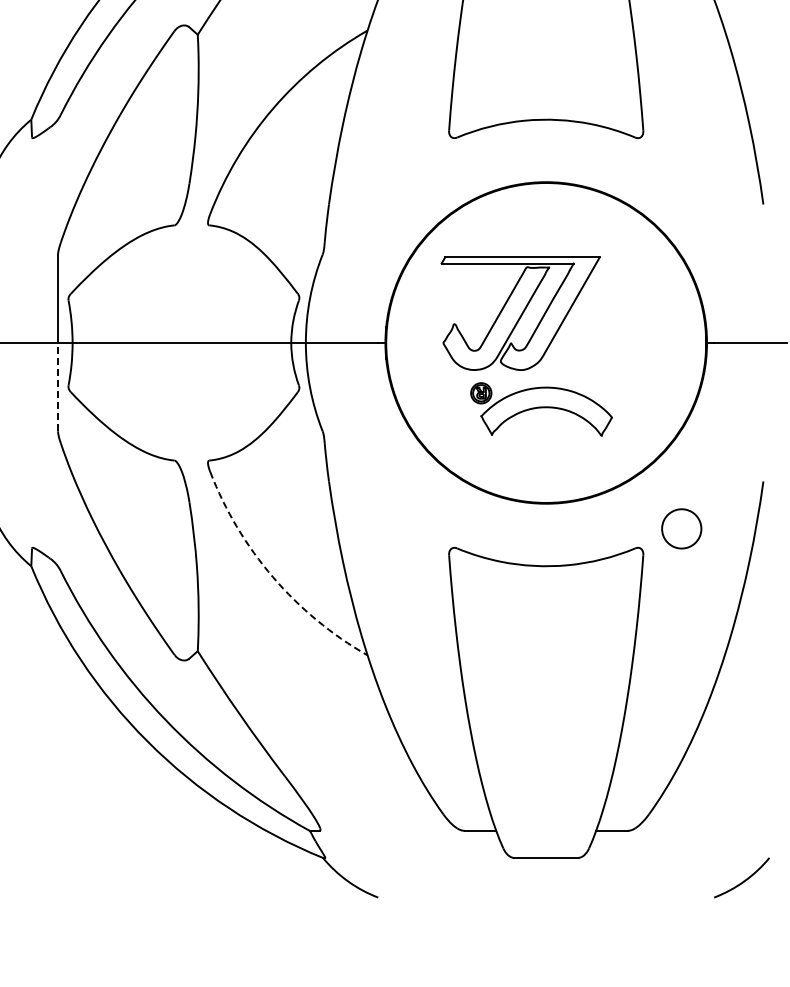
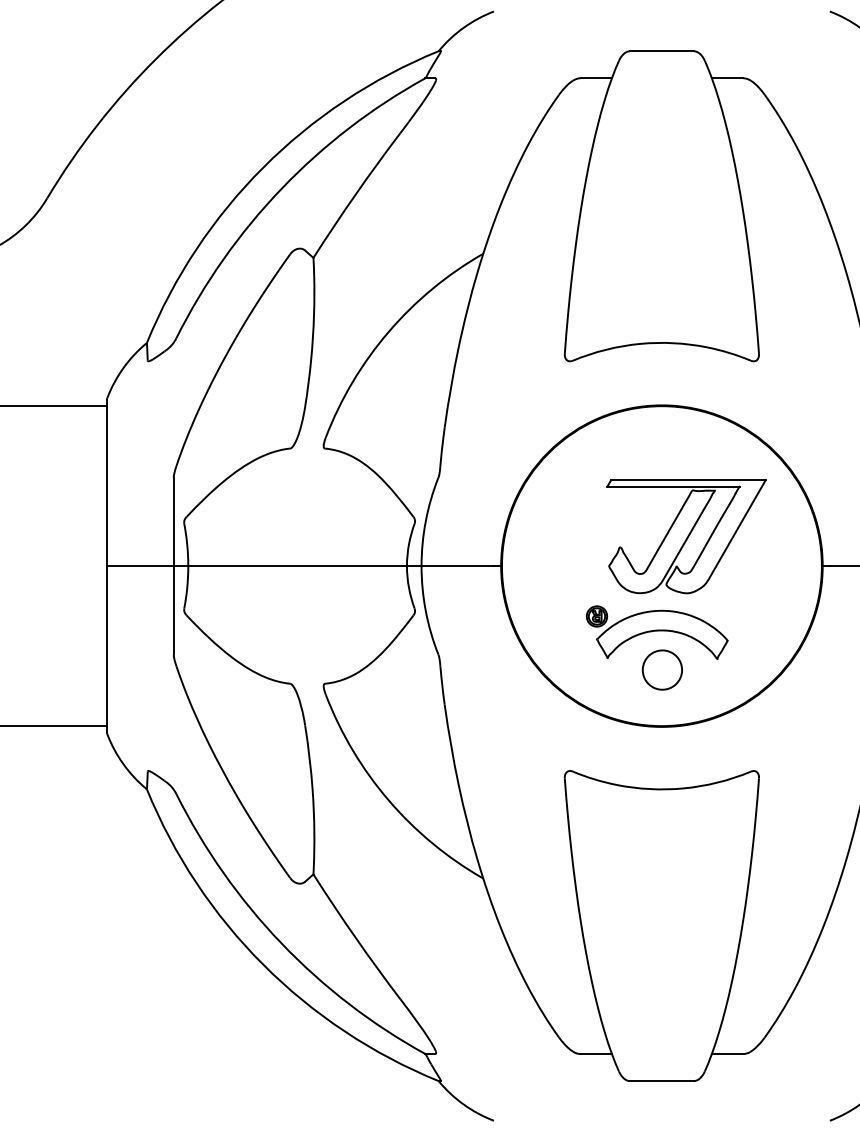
part: (520, 313) -> (686, 536), moved
line: (57, 386) -> (173, 609), dashed -> solid
part: (680, 528) -> (661, 669), moved
arc: (272, 577) -> (388, 800), dashed -> solid

